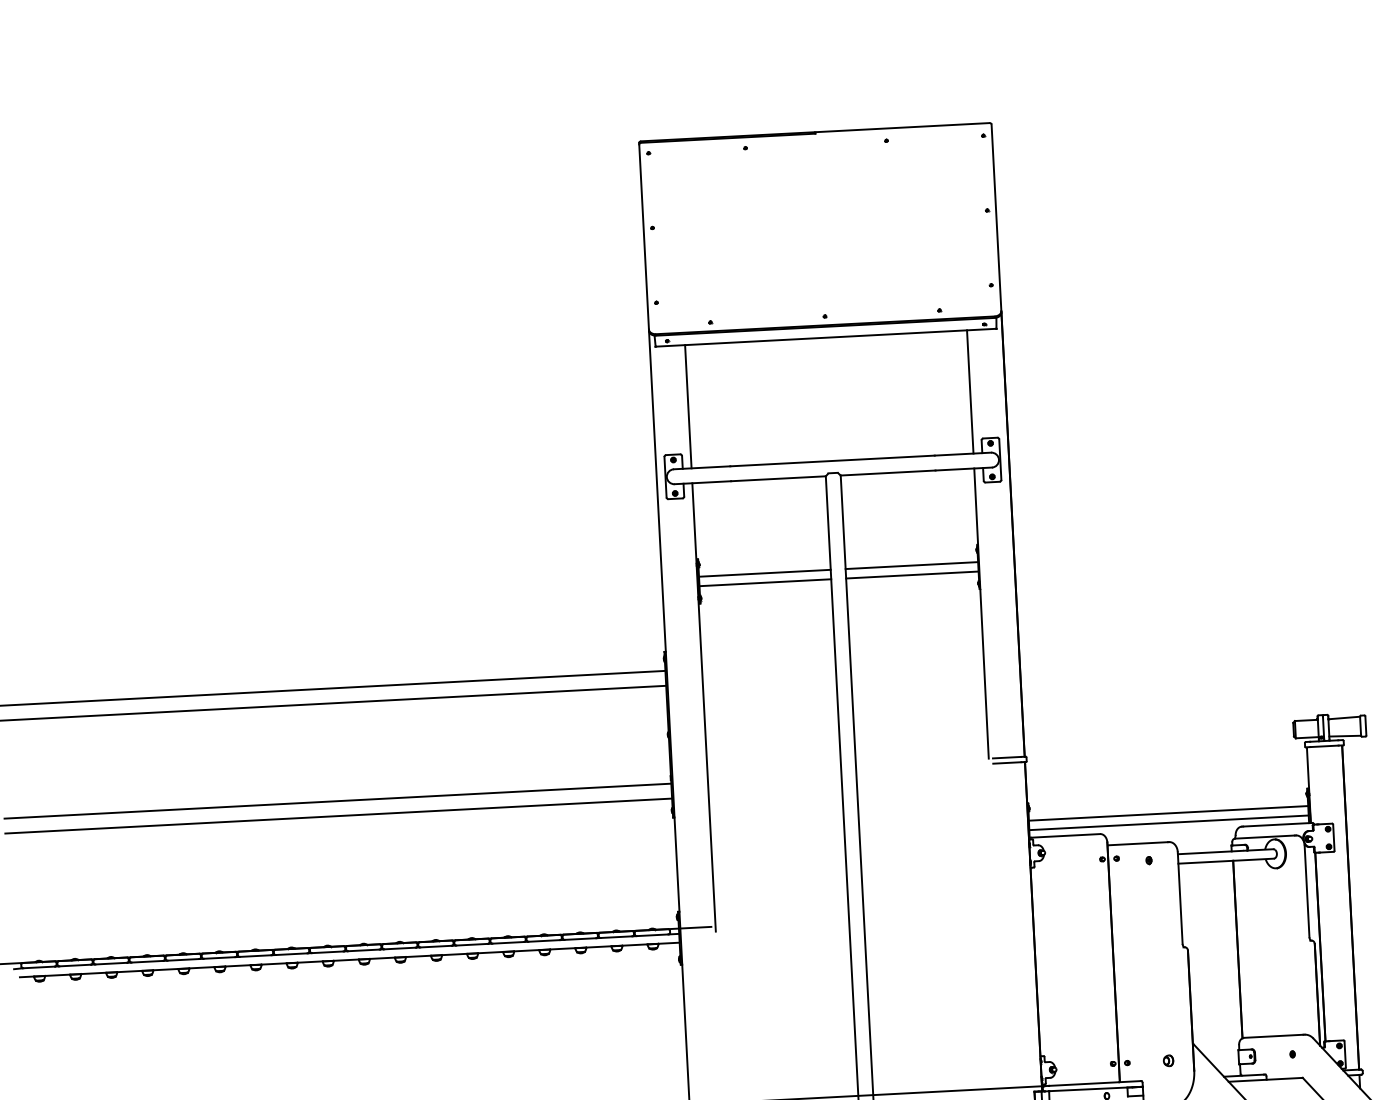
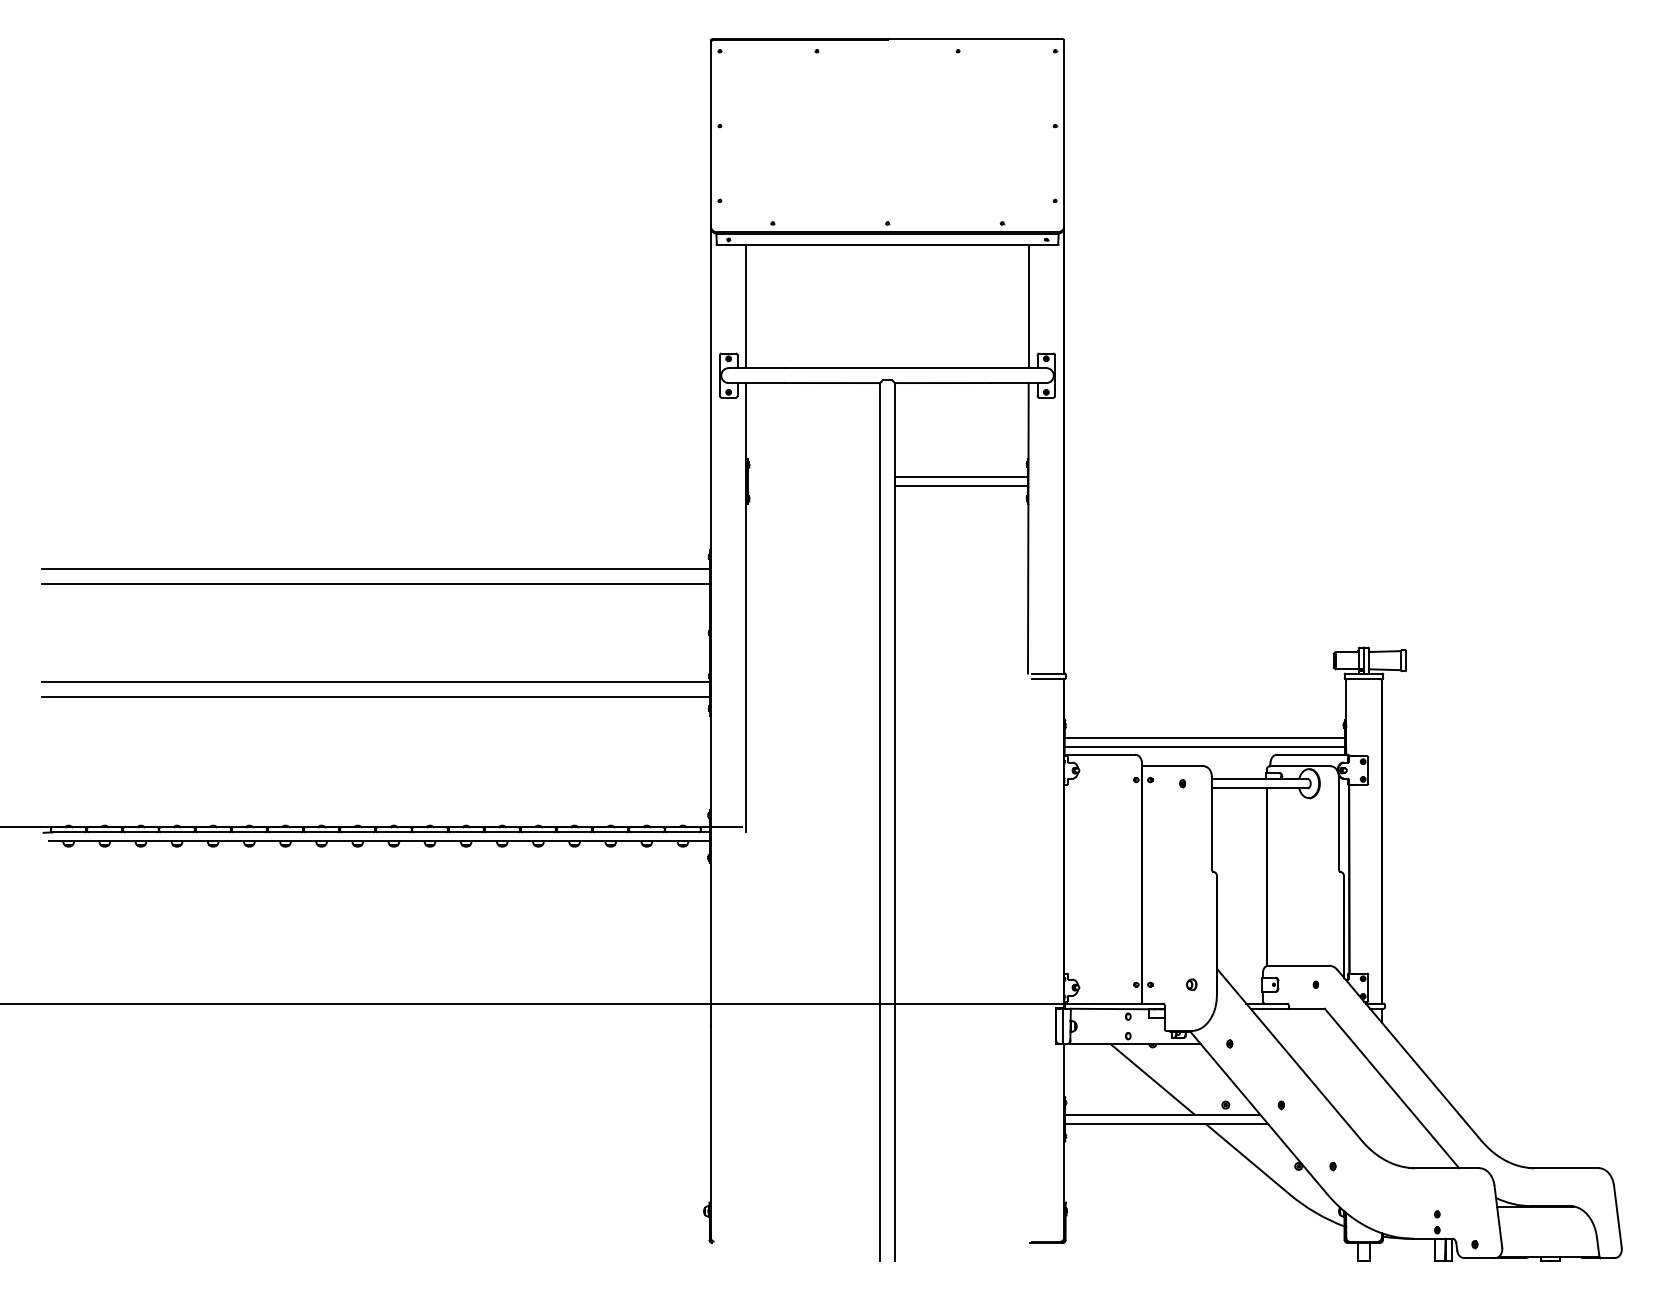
line: (765, 573) -> (814, 476), removed
line: (765, 583) -> (814, 486), removed

